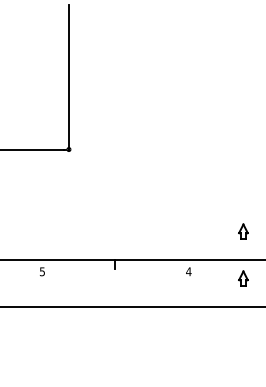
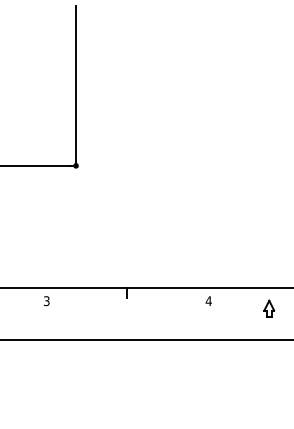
part: (243, 231) -> (269, 256), removed
text: (42, 271) -> (46, 300), 5 -> 3

